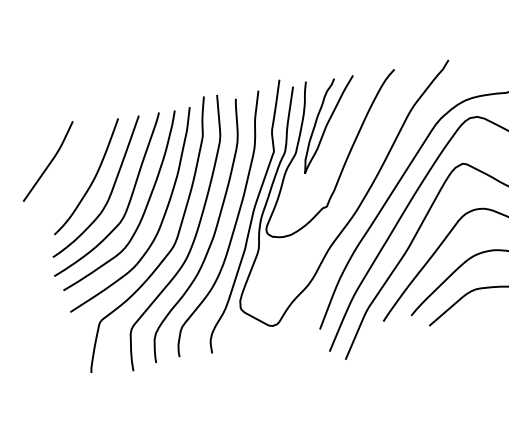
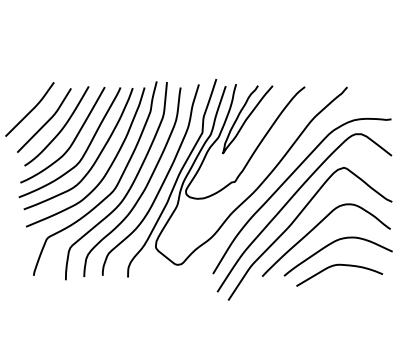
curve: (72, 172) -> (46, 121), added

